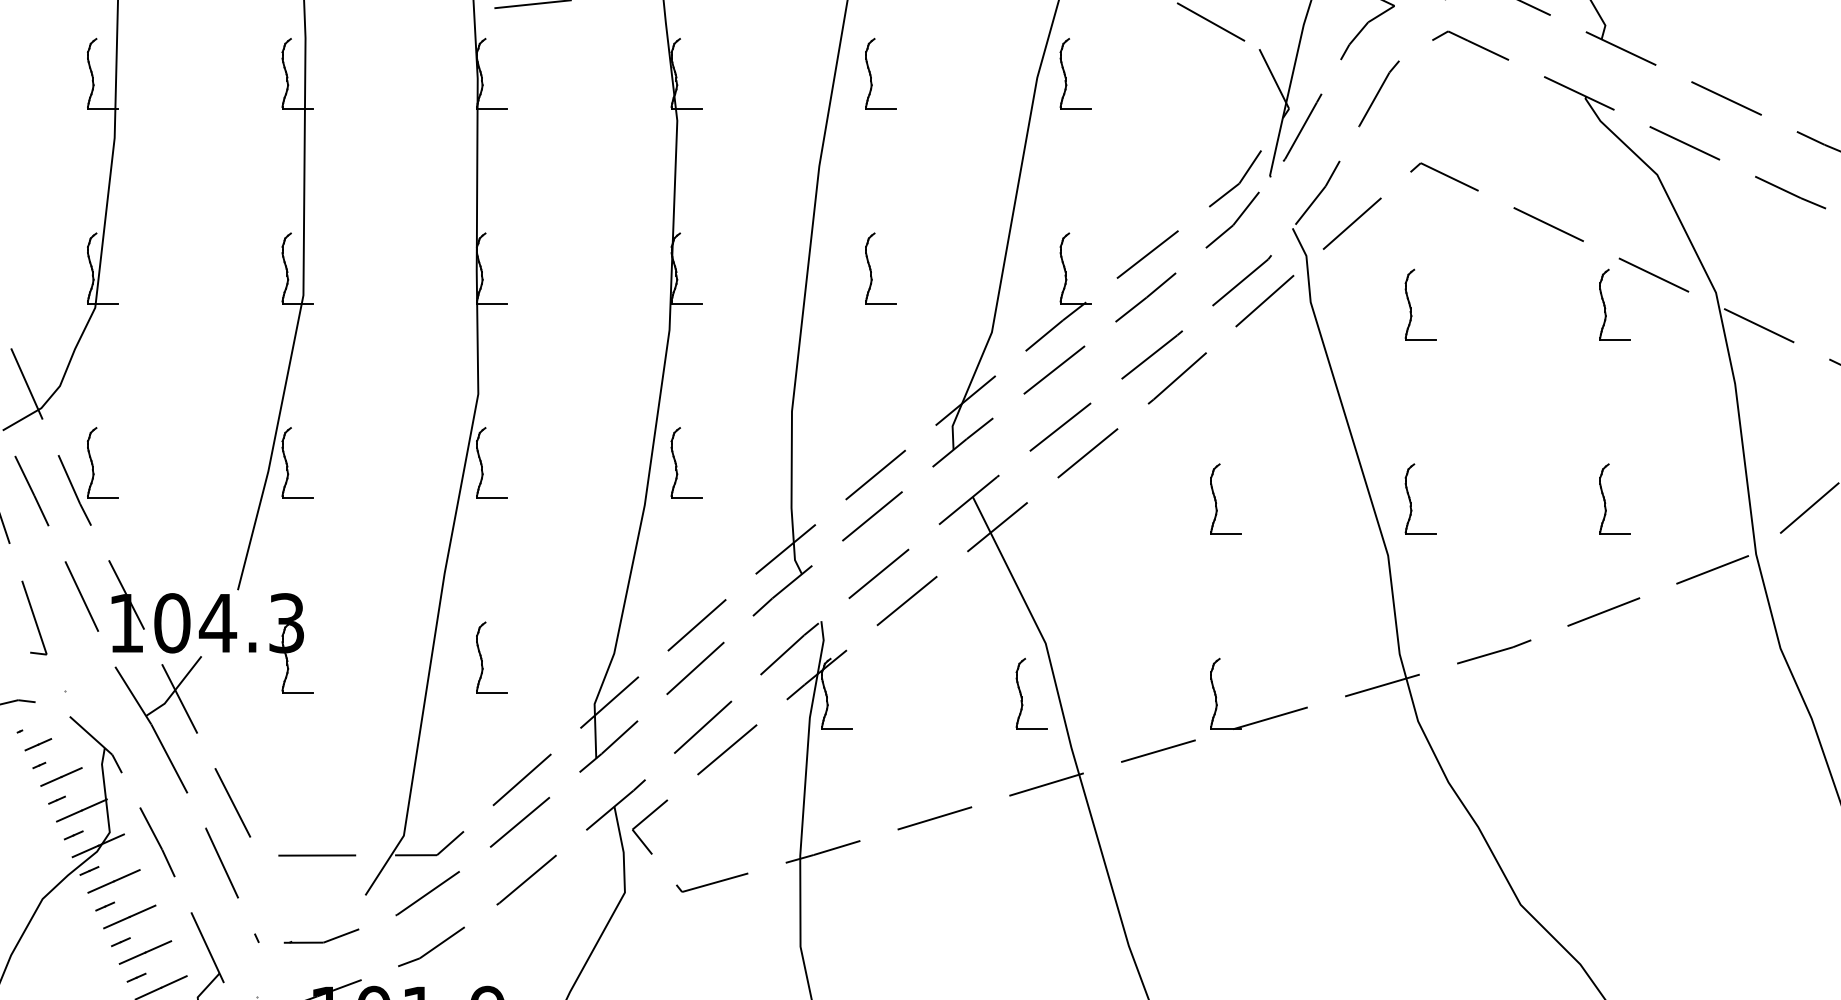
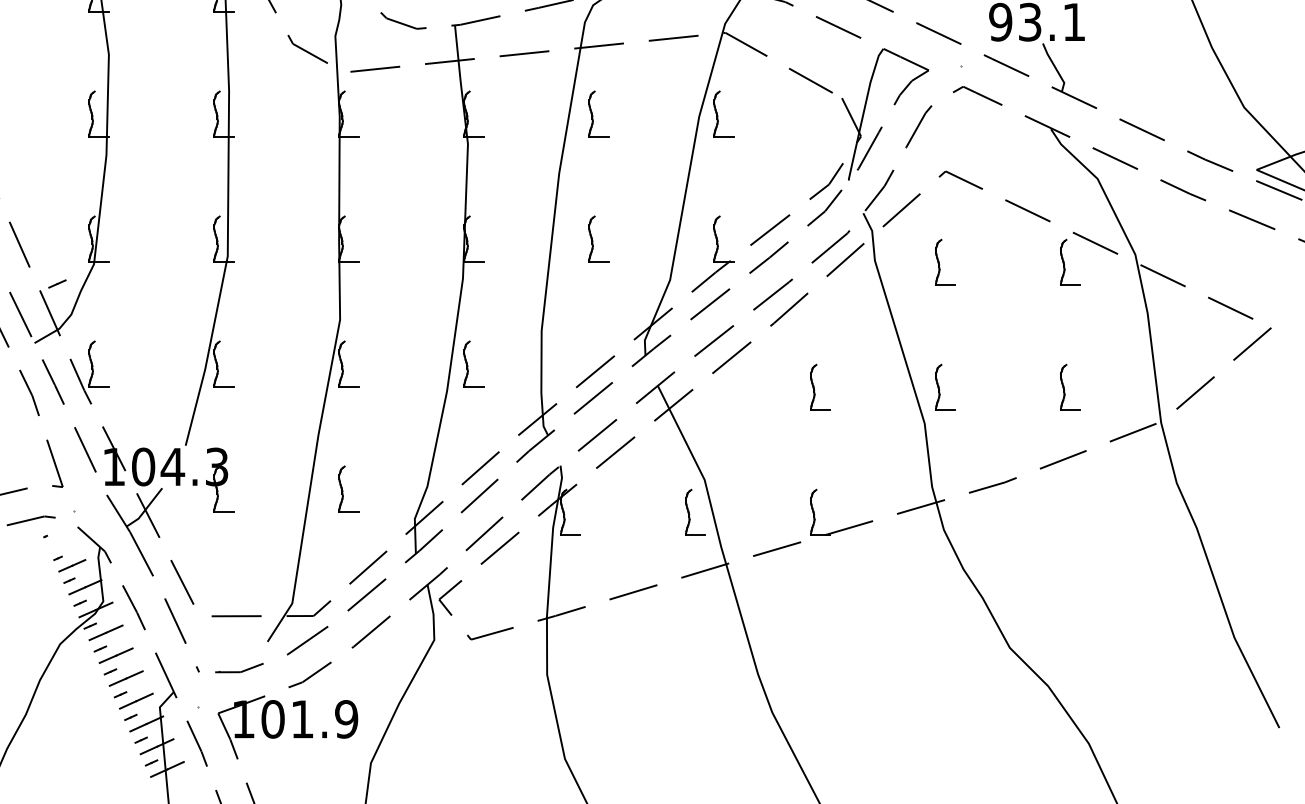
line: (38, 743) -> (57, 283), moved

